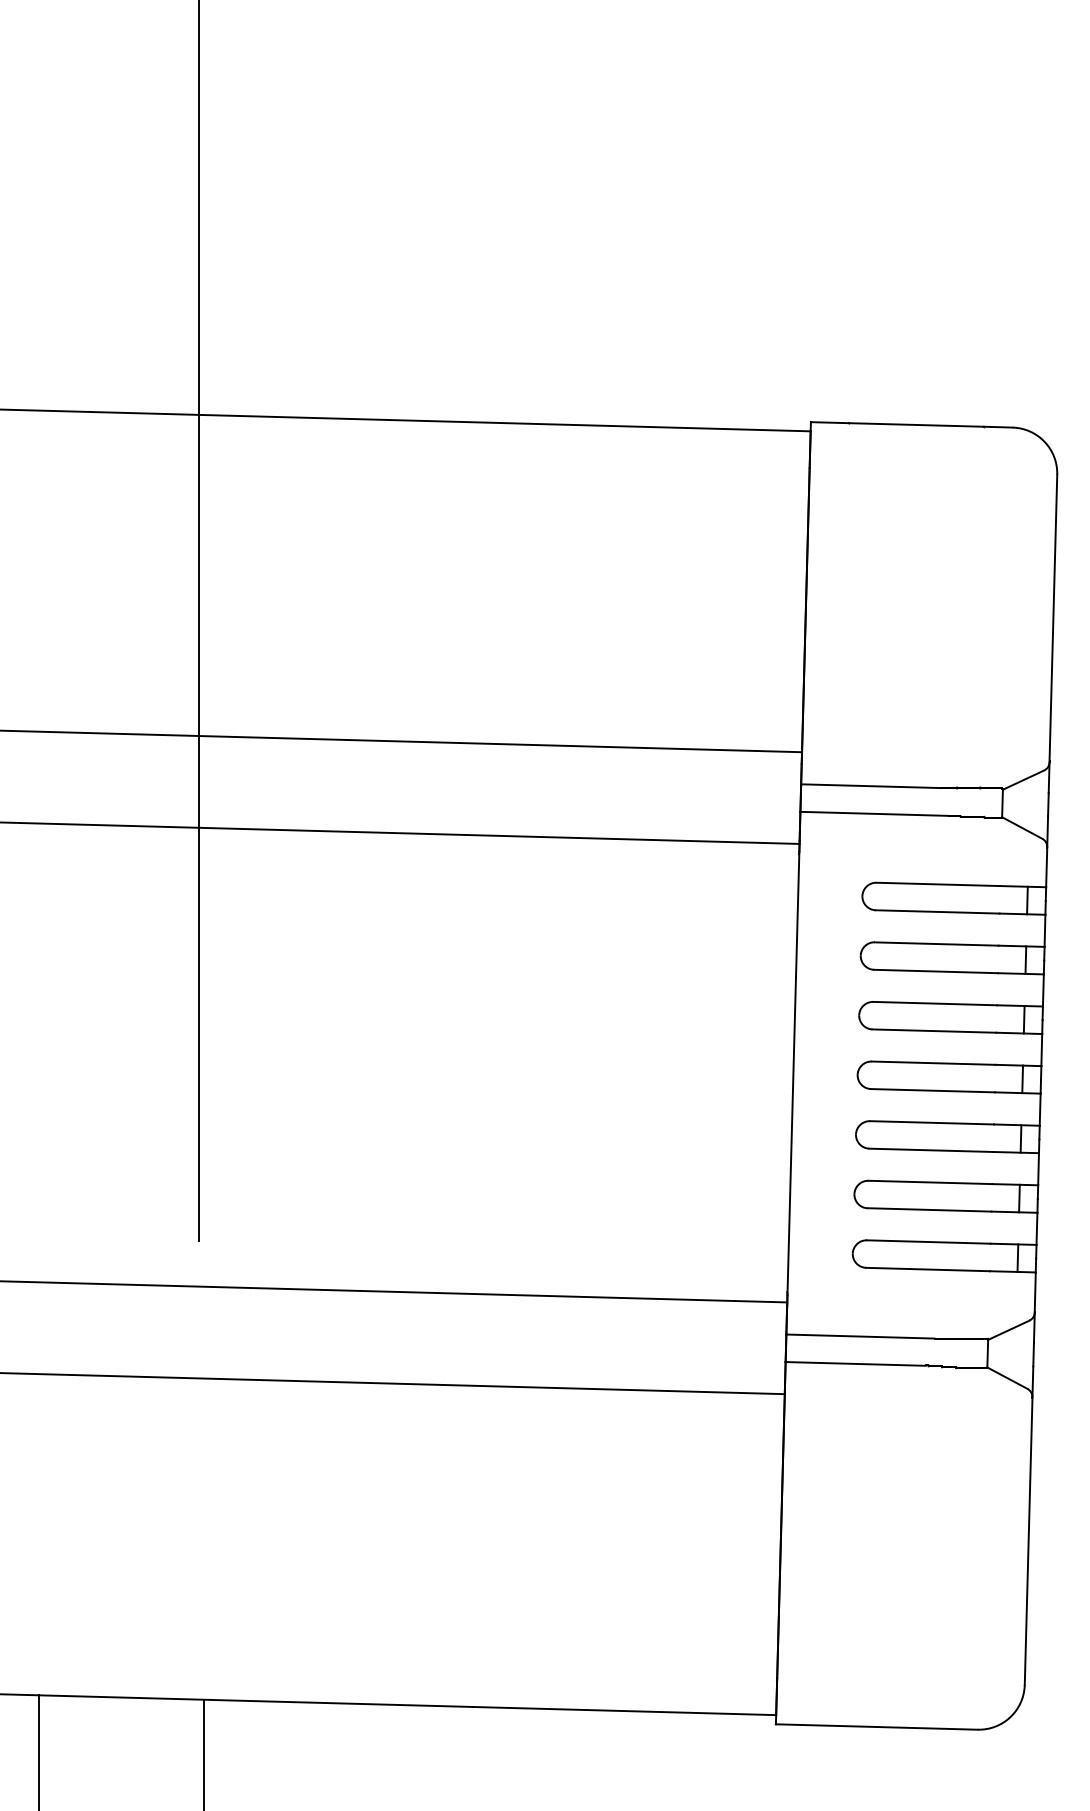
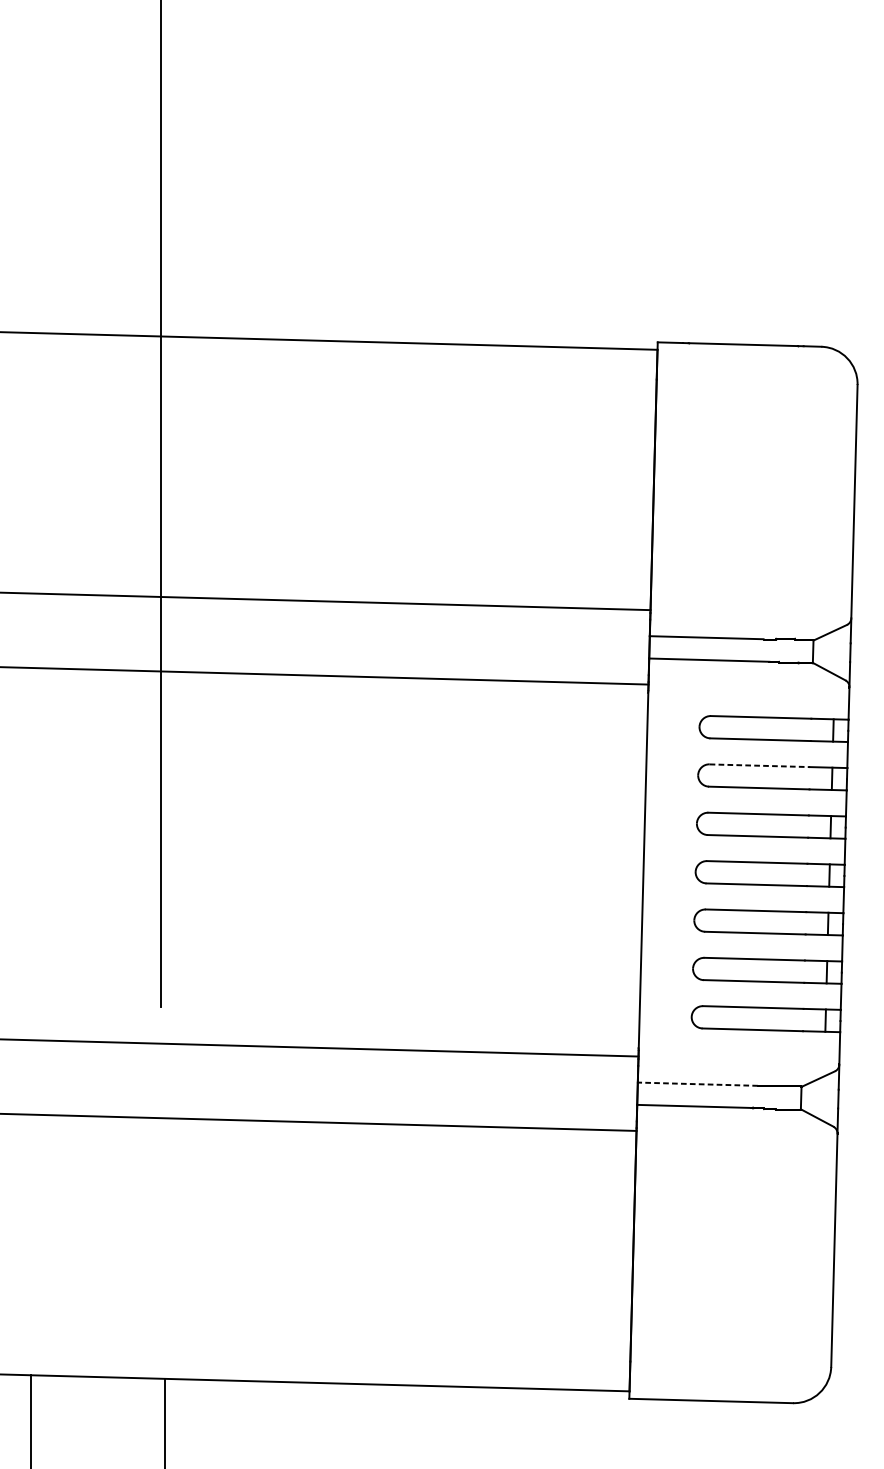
line: (936, 944) -> (759, 766), solid -> dashed
line: (859, 1336) -> (697, 1084), solid -> dashed

